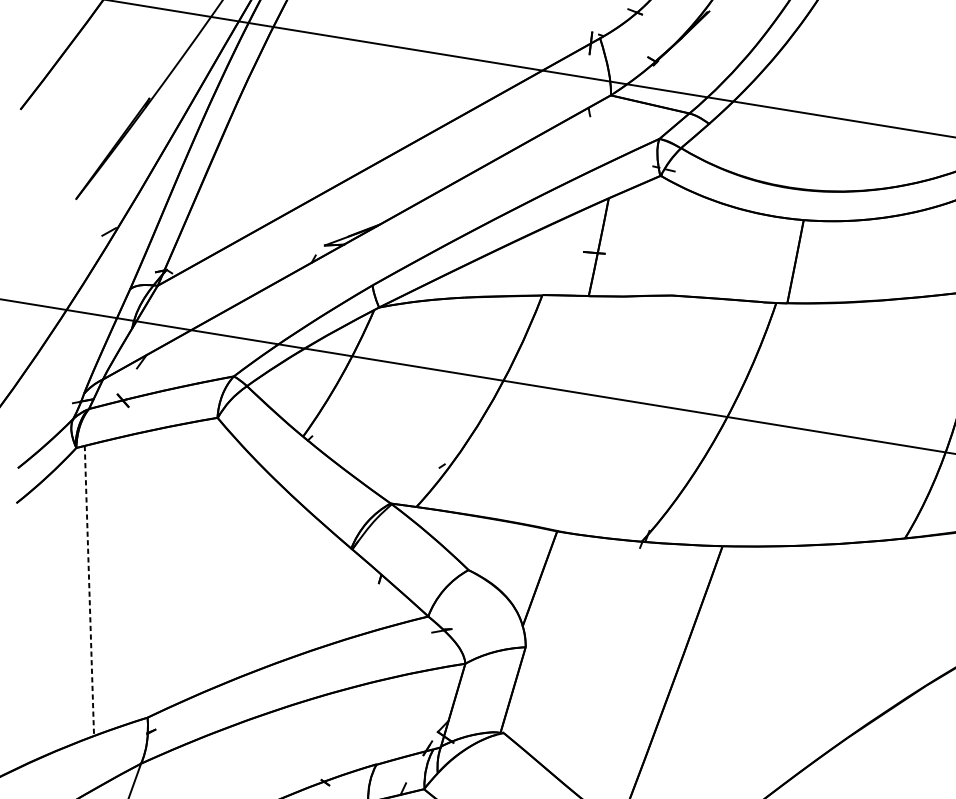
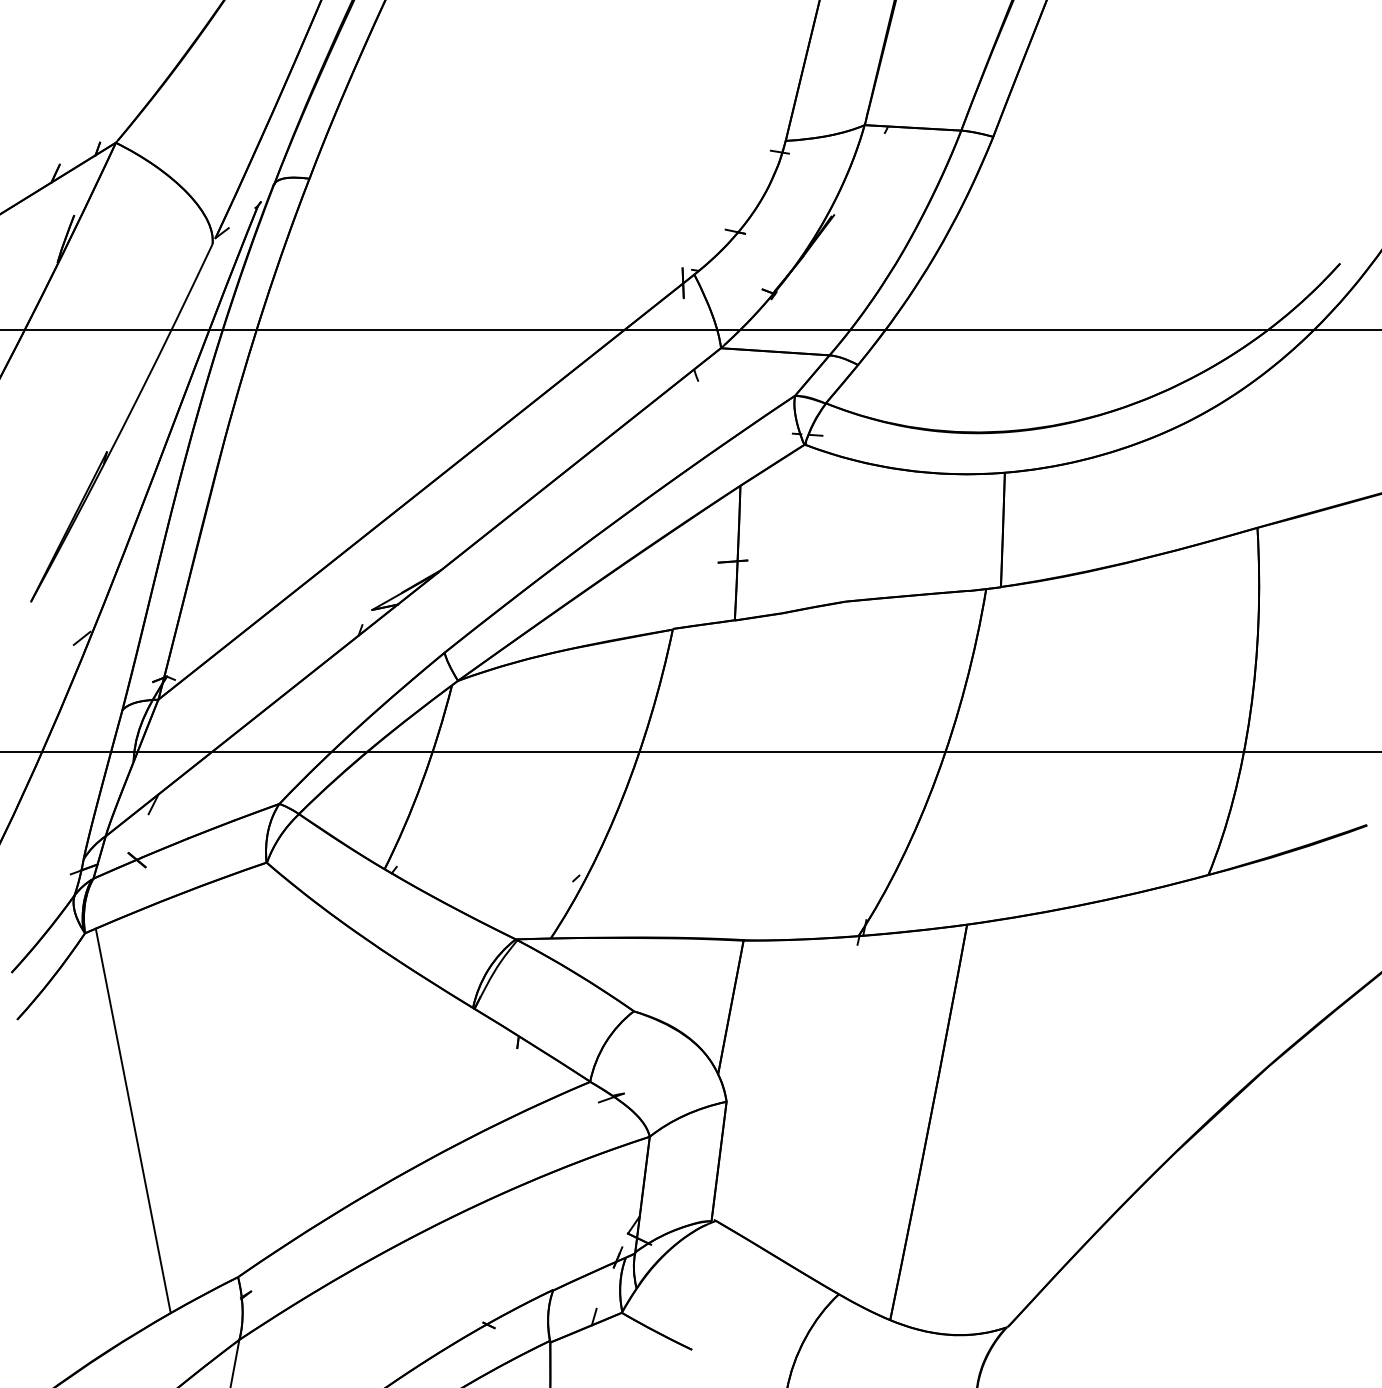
line: (89, 590) -> (133, 1120), dashed -> solid

